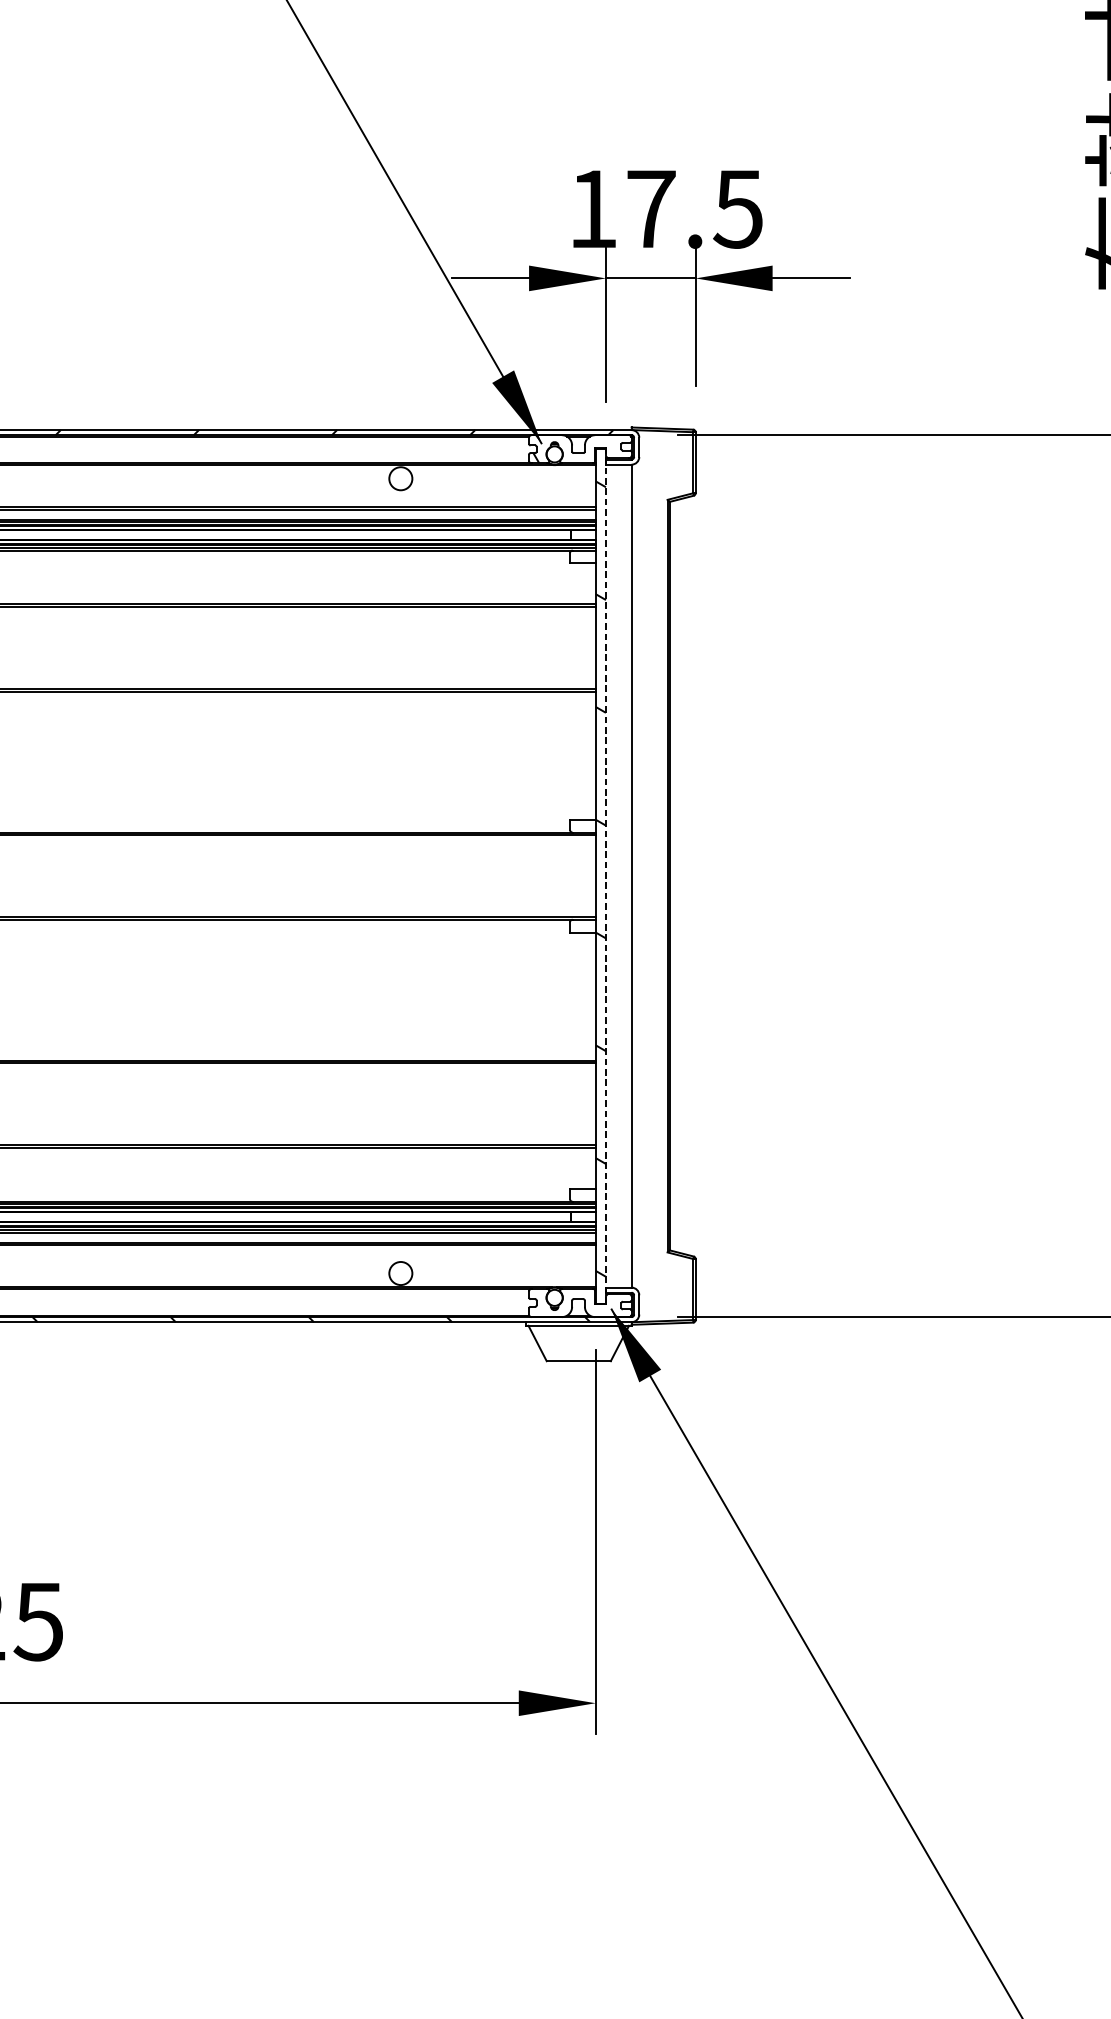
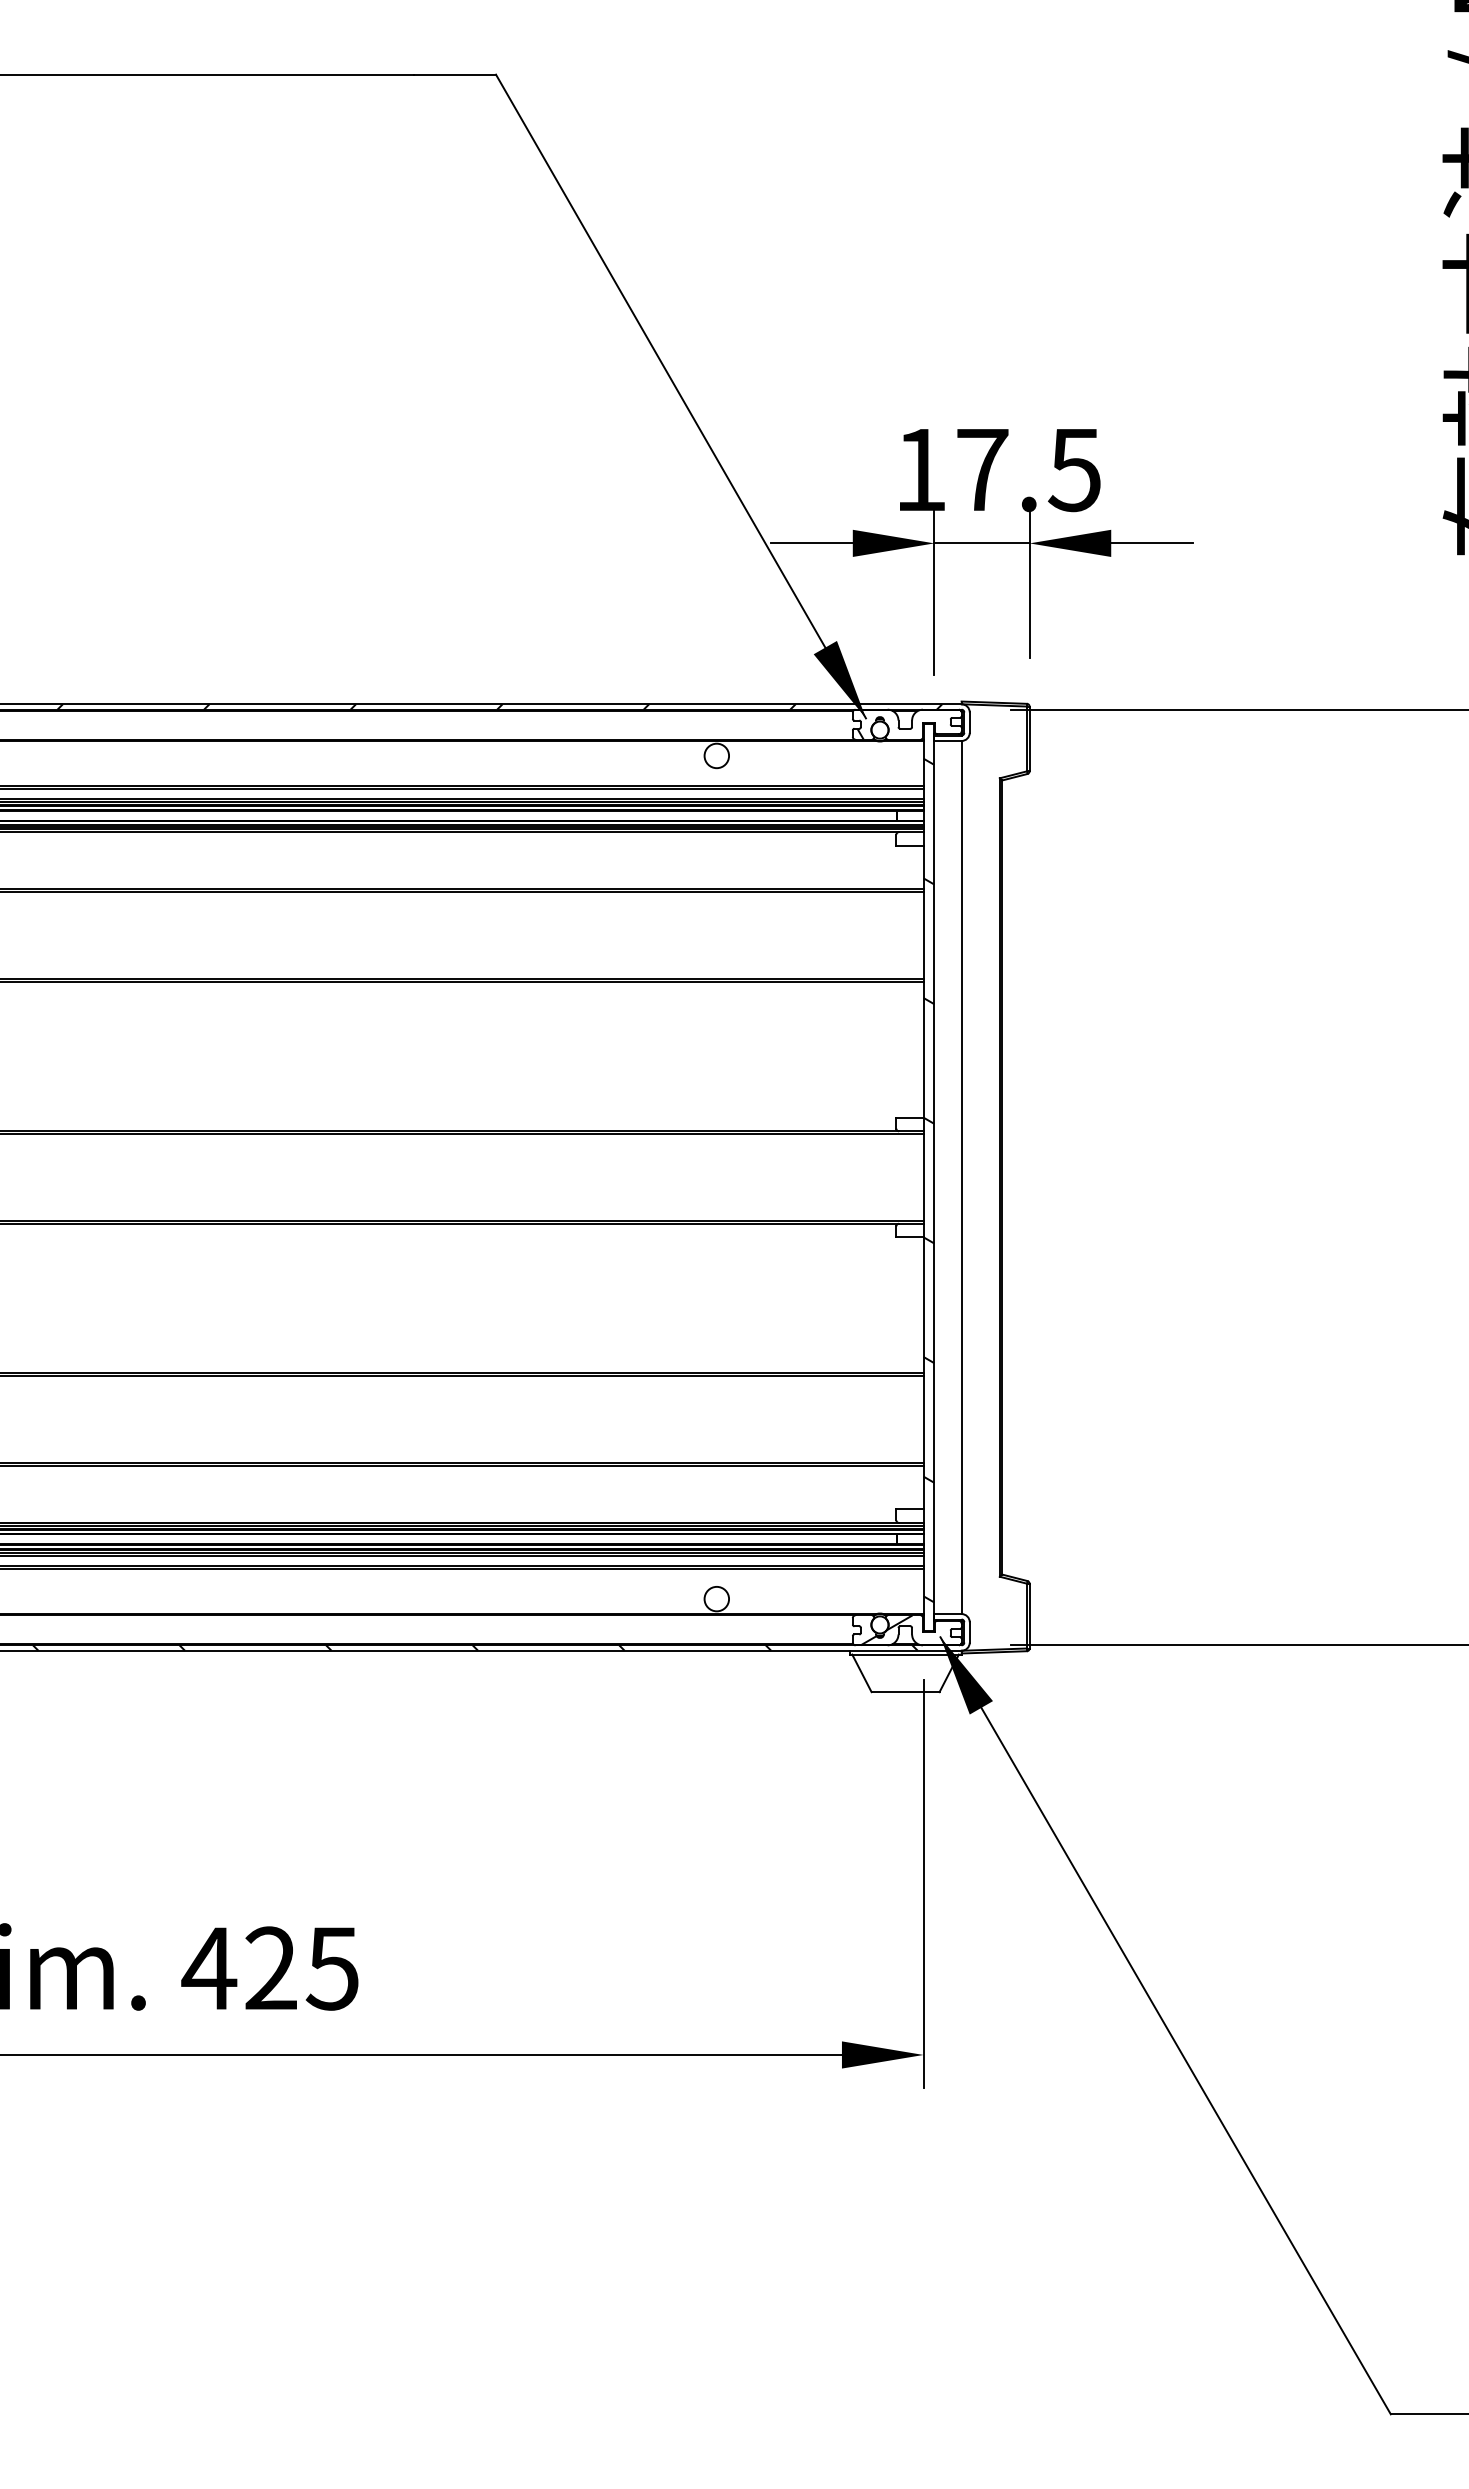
line: (606, 876) -> (934, 1177), dashed -> solid
hatch: (560, 1303) -> (886, 1630), added

